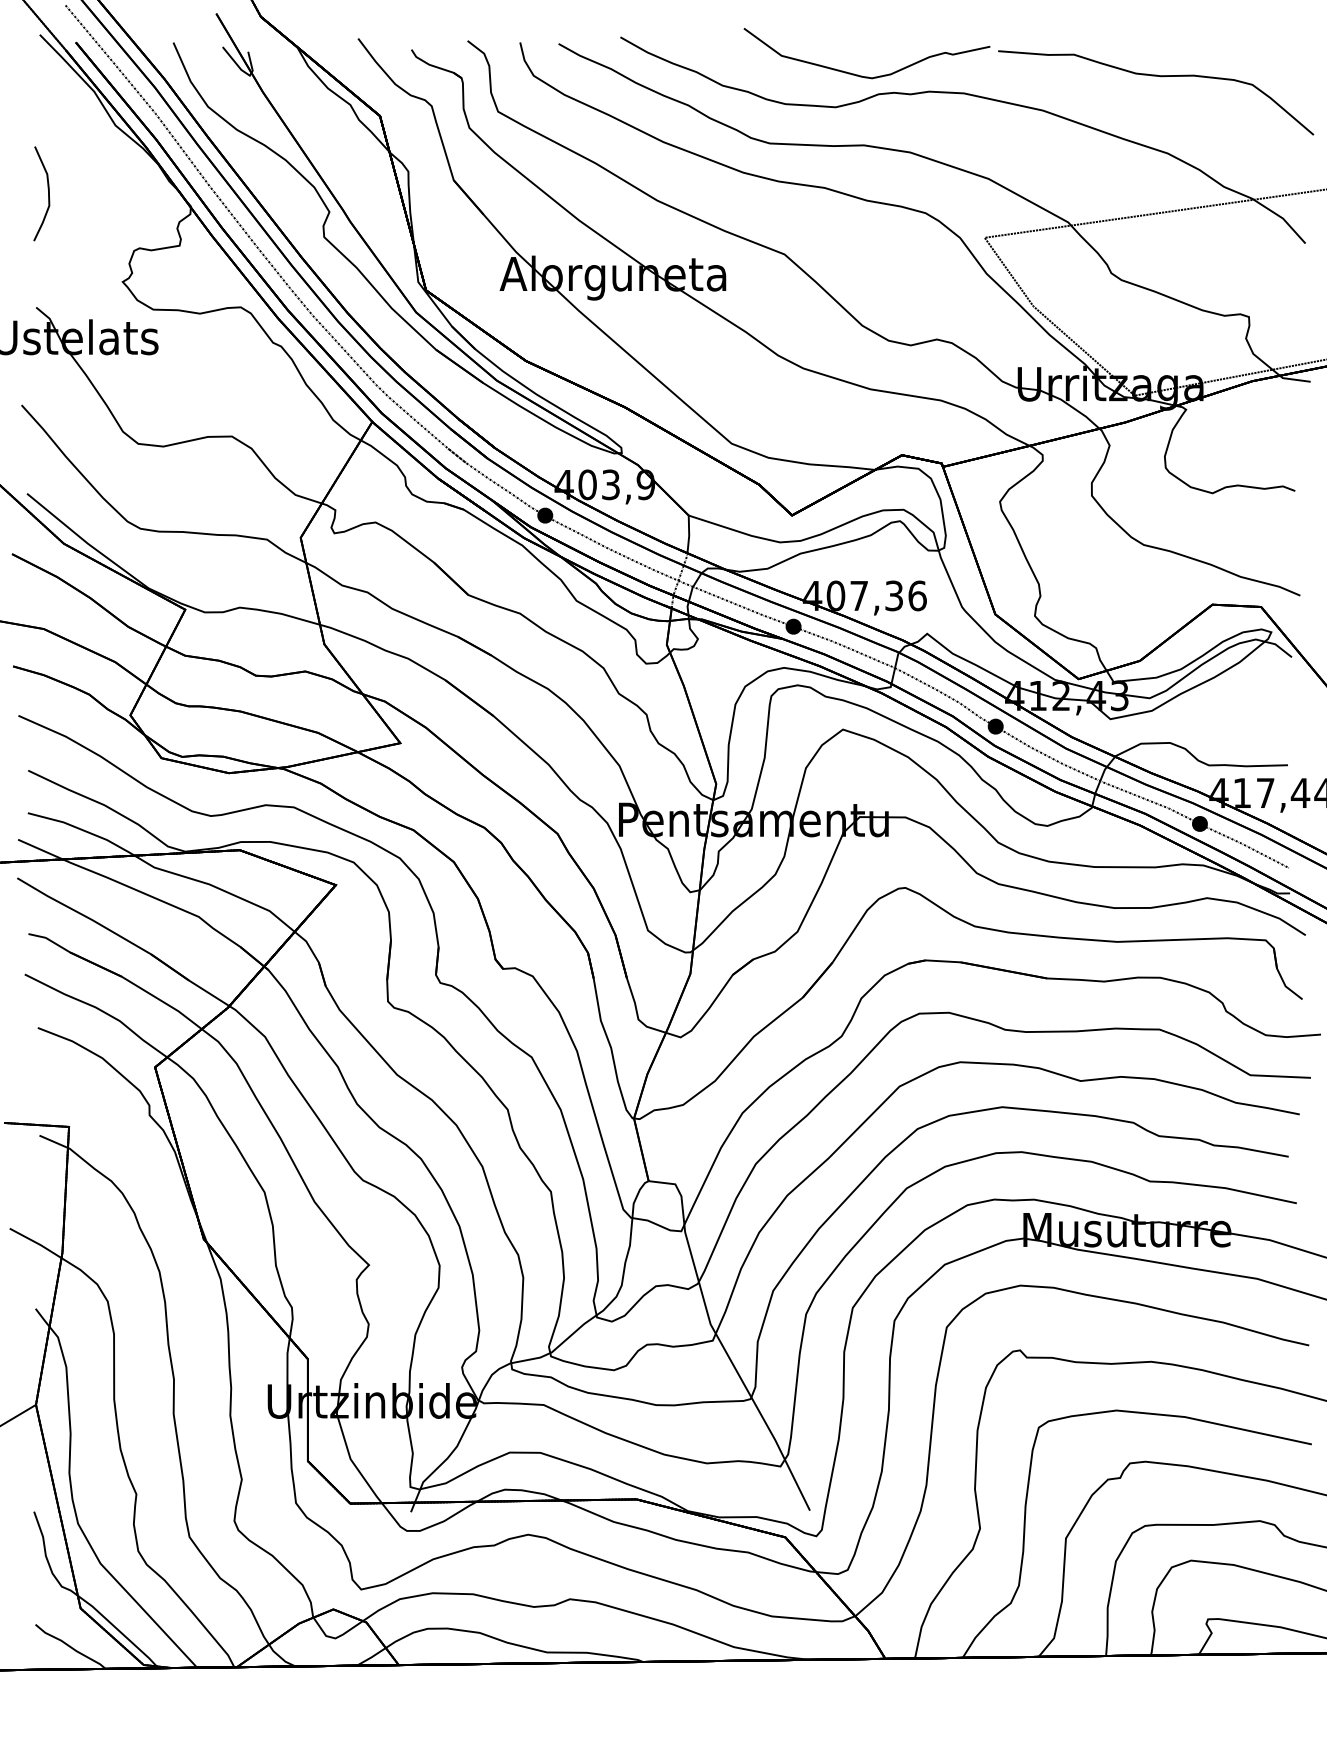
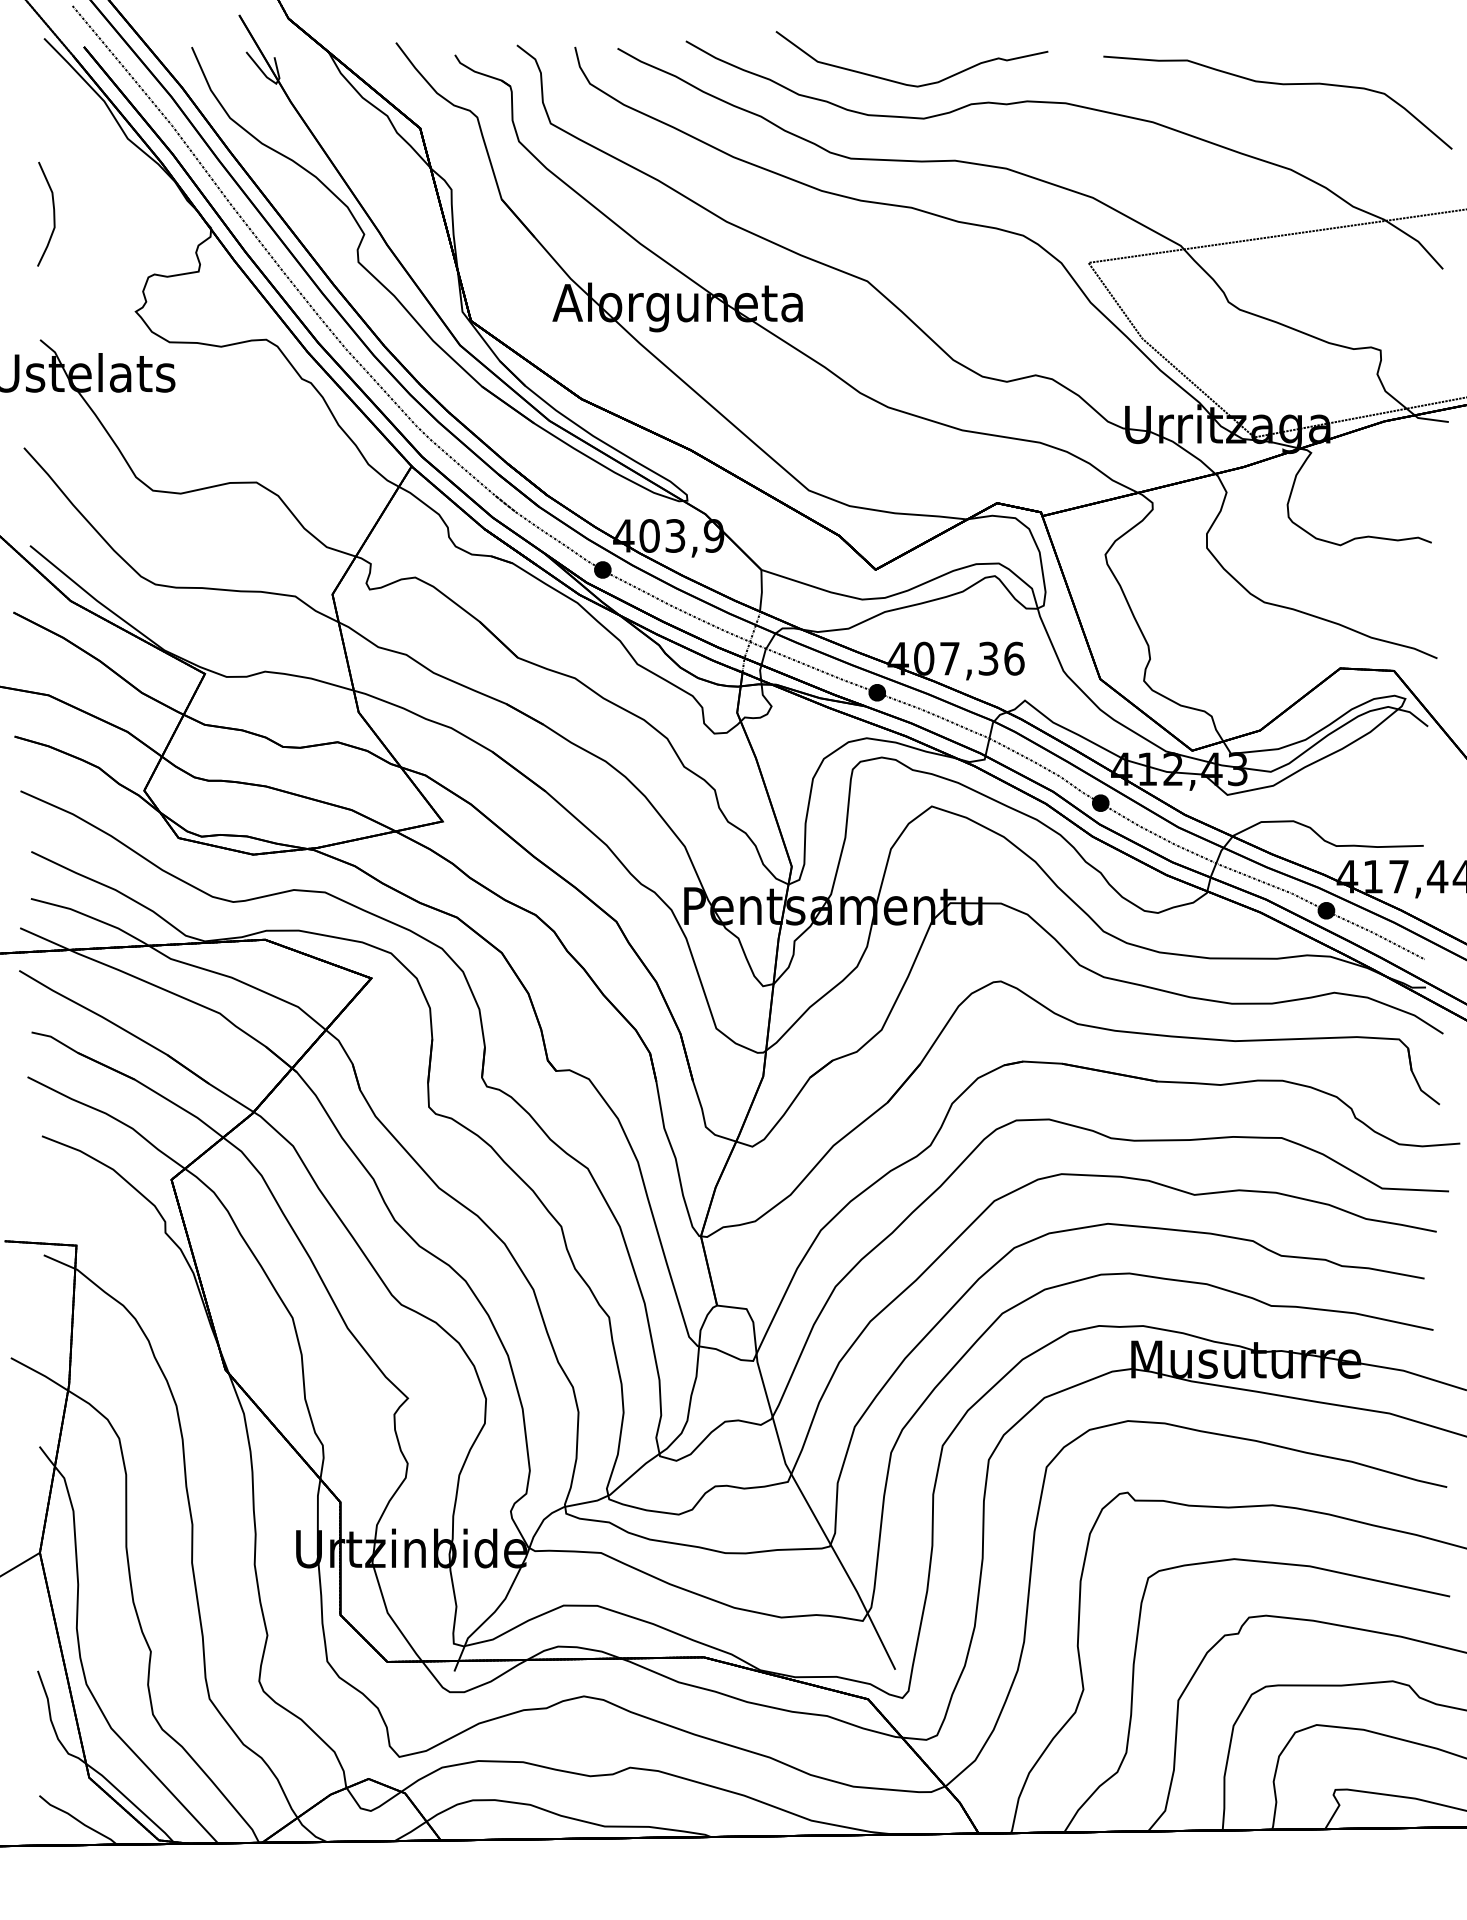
curve: (862, 75) -> (907, 83), moved

